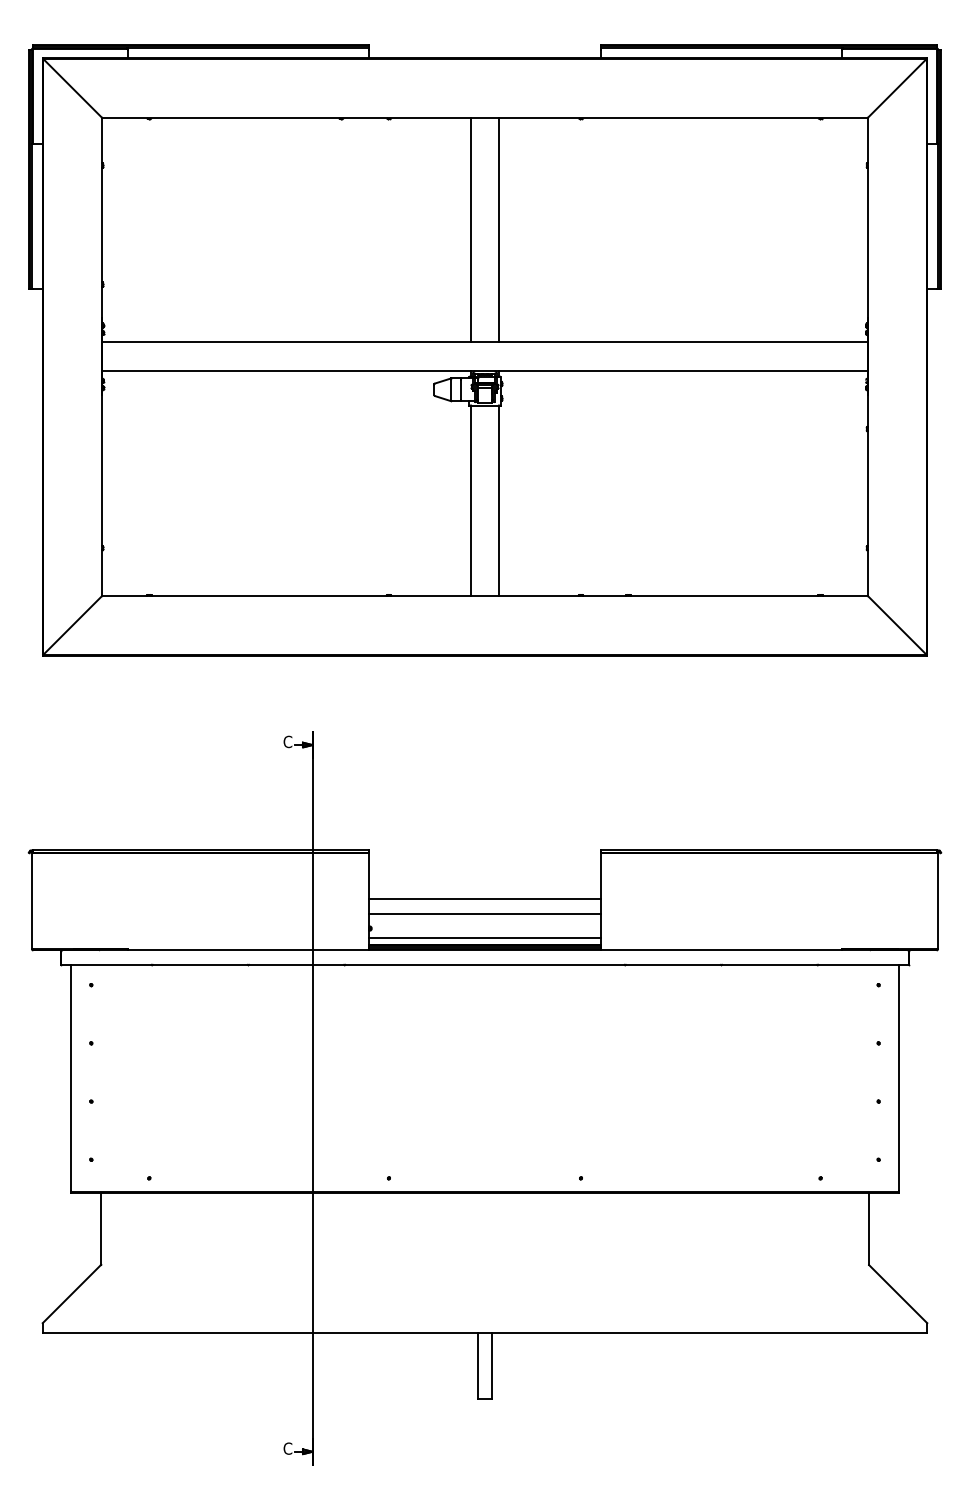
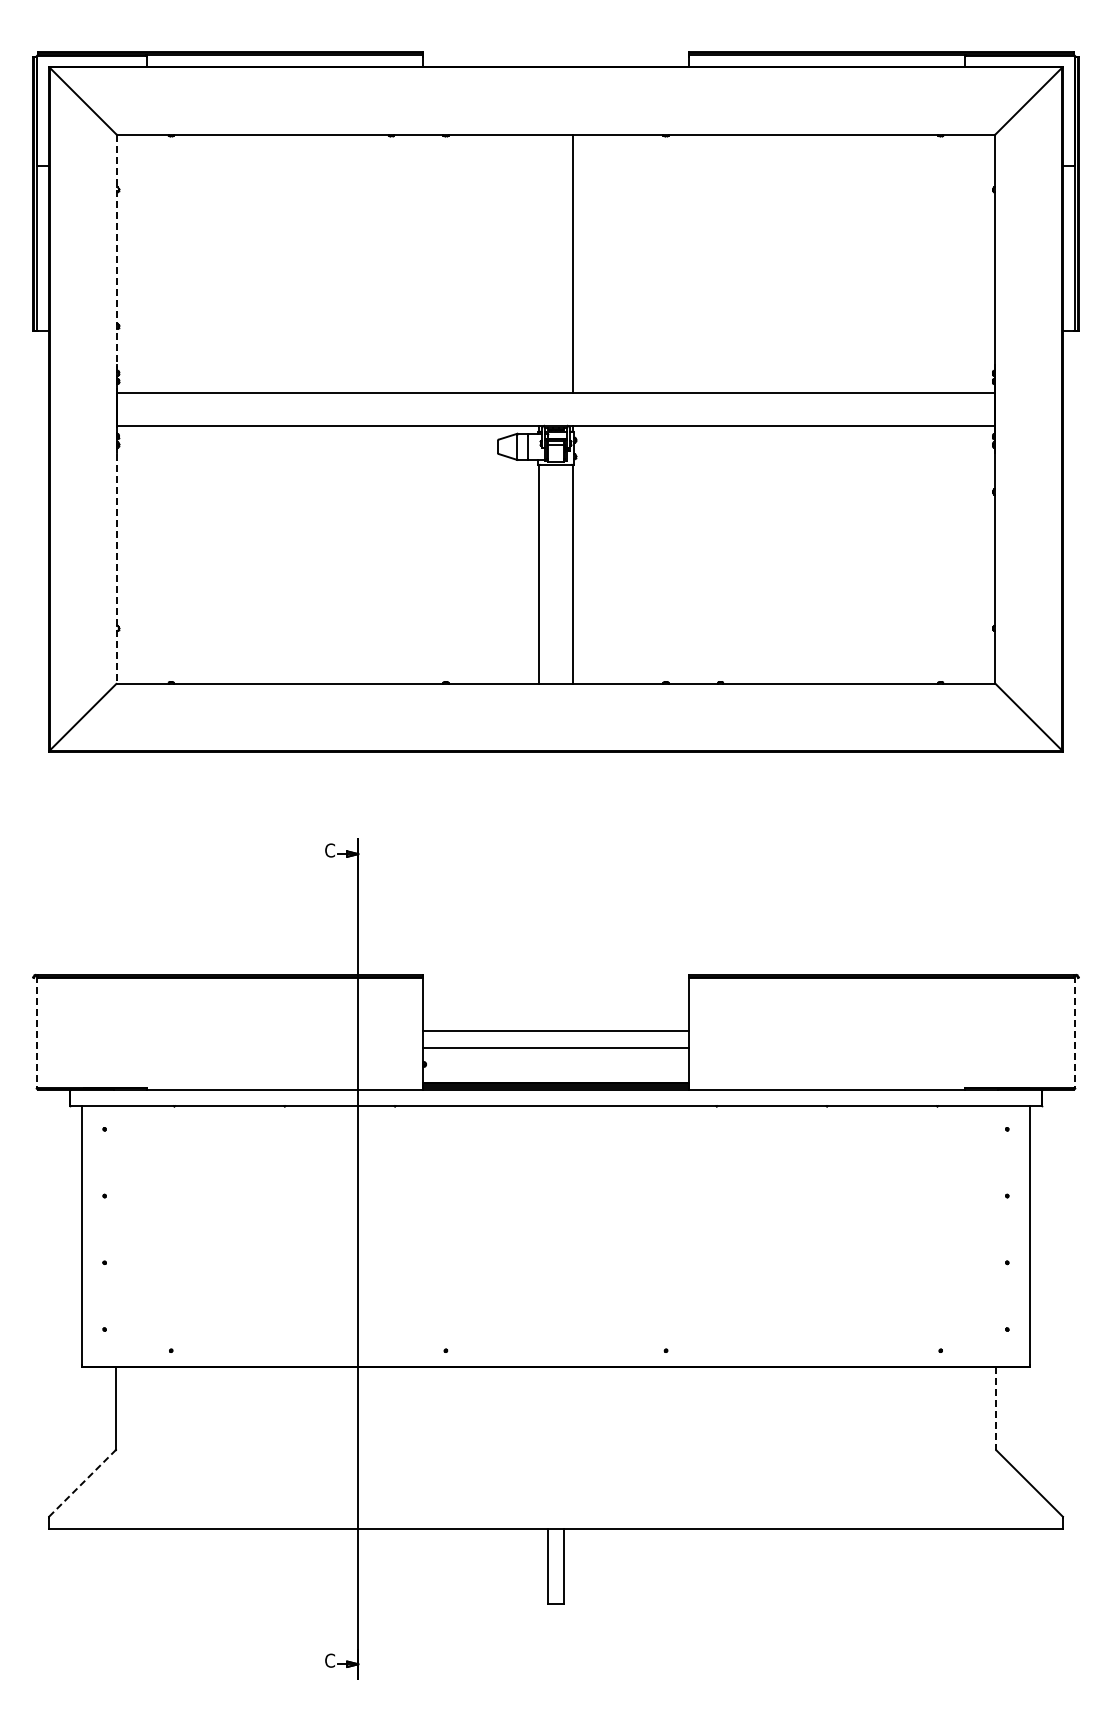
line: (470, 229) -> (539, 263), removed
line: (101, 357) -> (116, 409), solid -> dashed
line: (31, 900) -> (36, 1032), solid -> dashed
line: (938, 900) -> (1075, 1032), solid -> dashed
line: (484, 938) -> (555, 1075), removed
line: (868, 1229) -> (995, 1409), solid -> dashed
line: (71, 1294) -> (82, 1483), solid -> dashed

